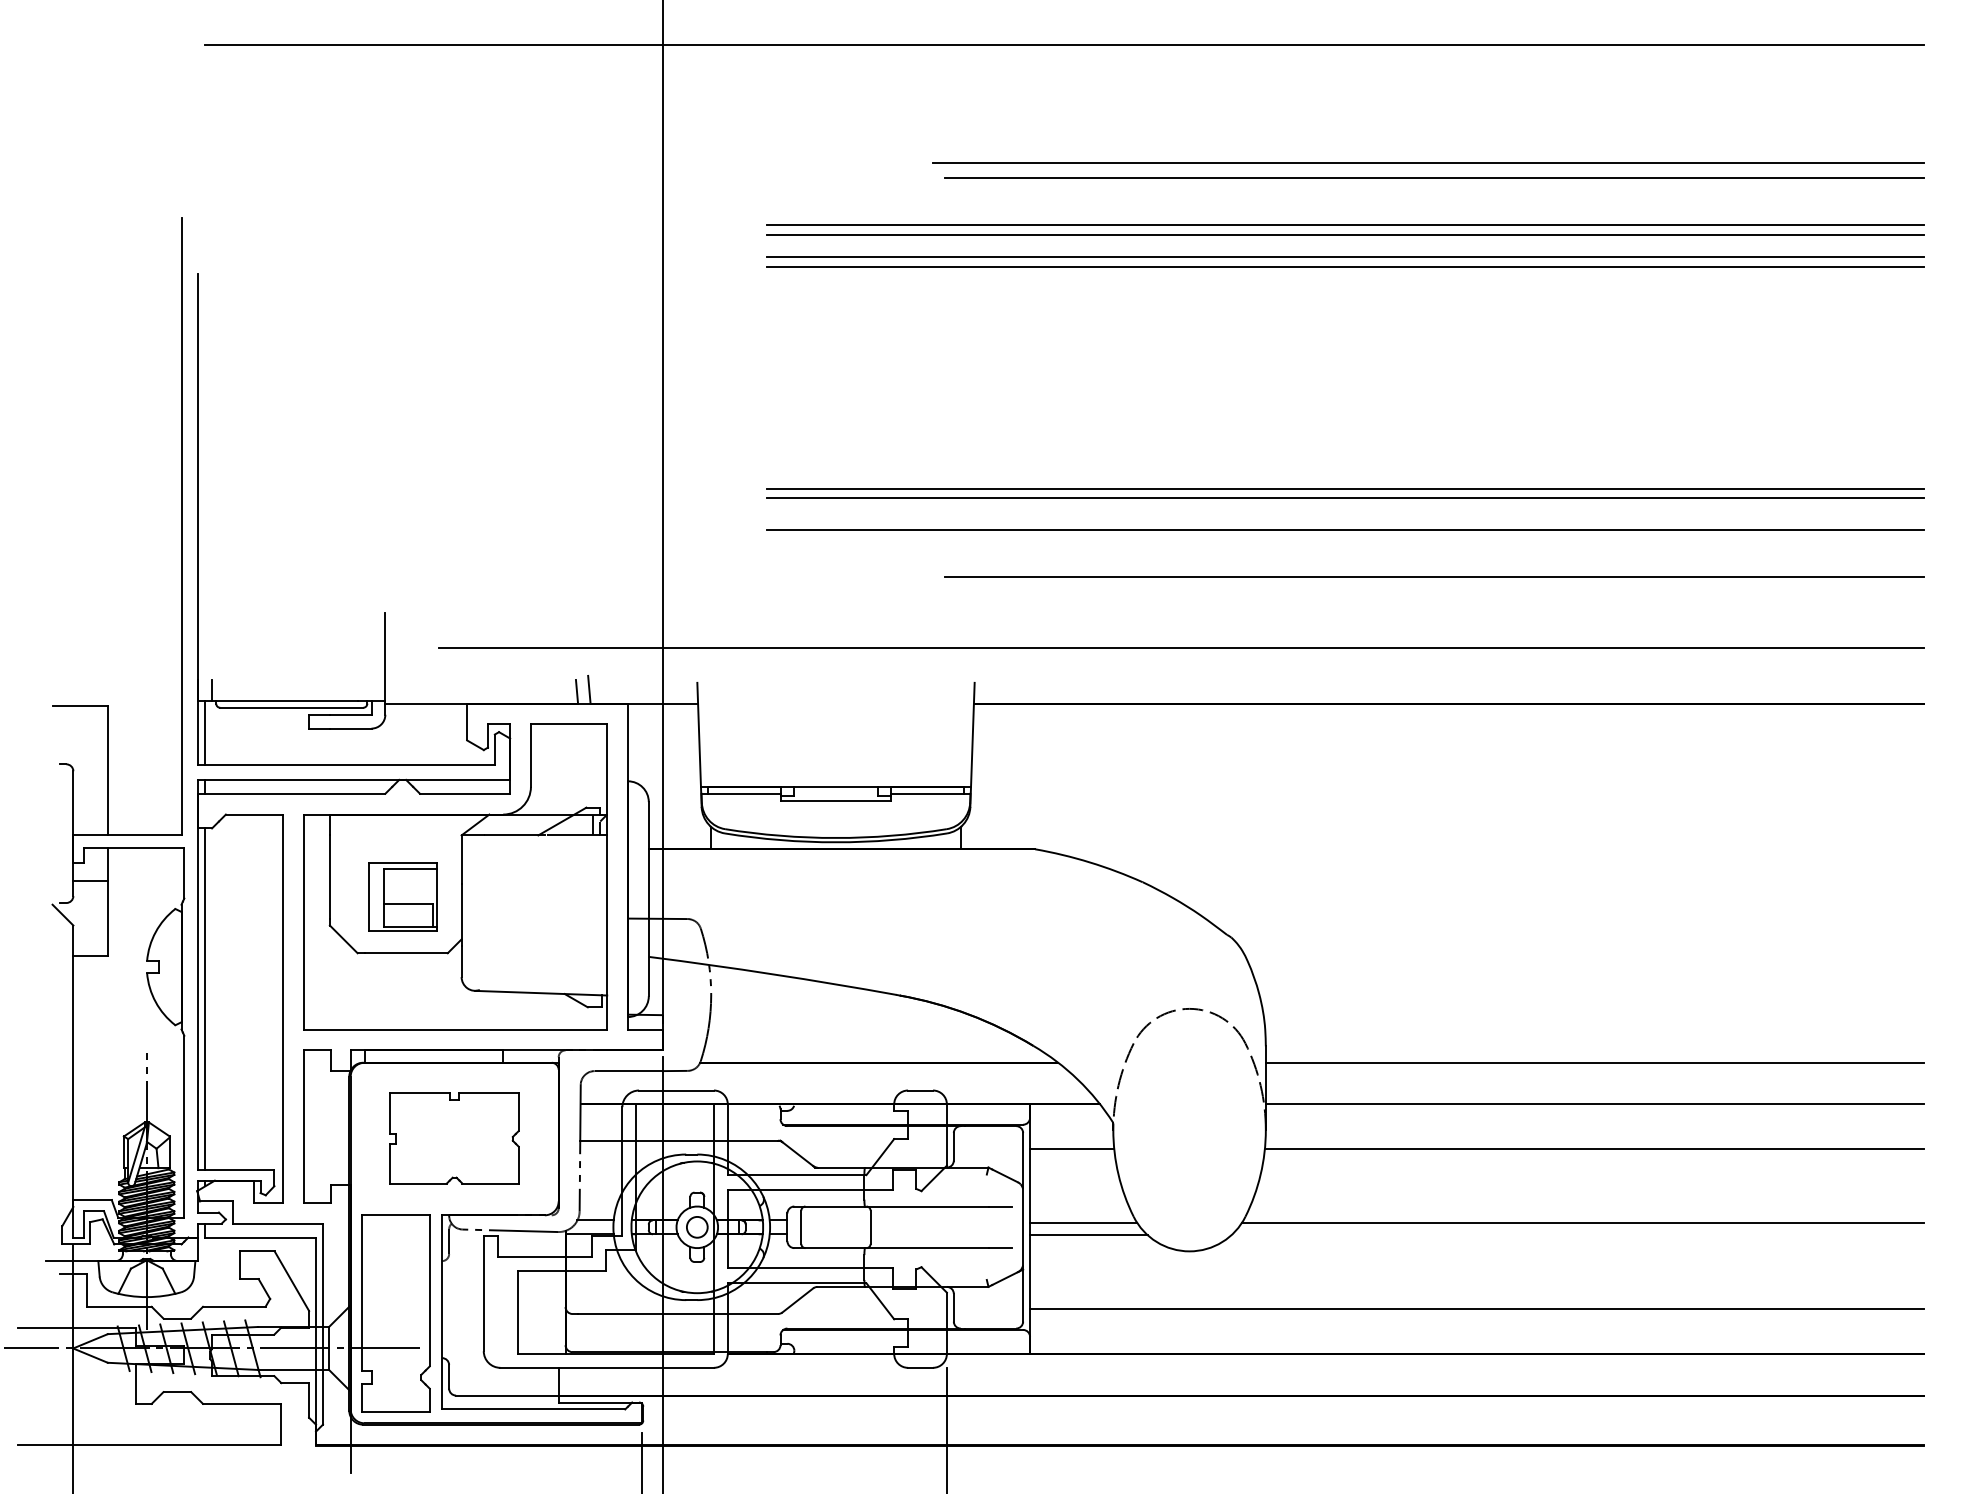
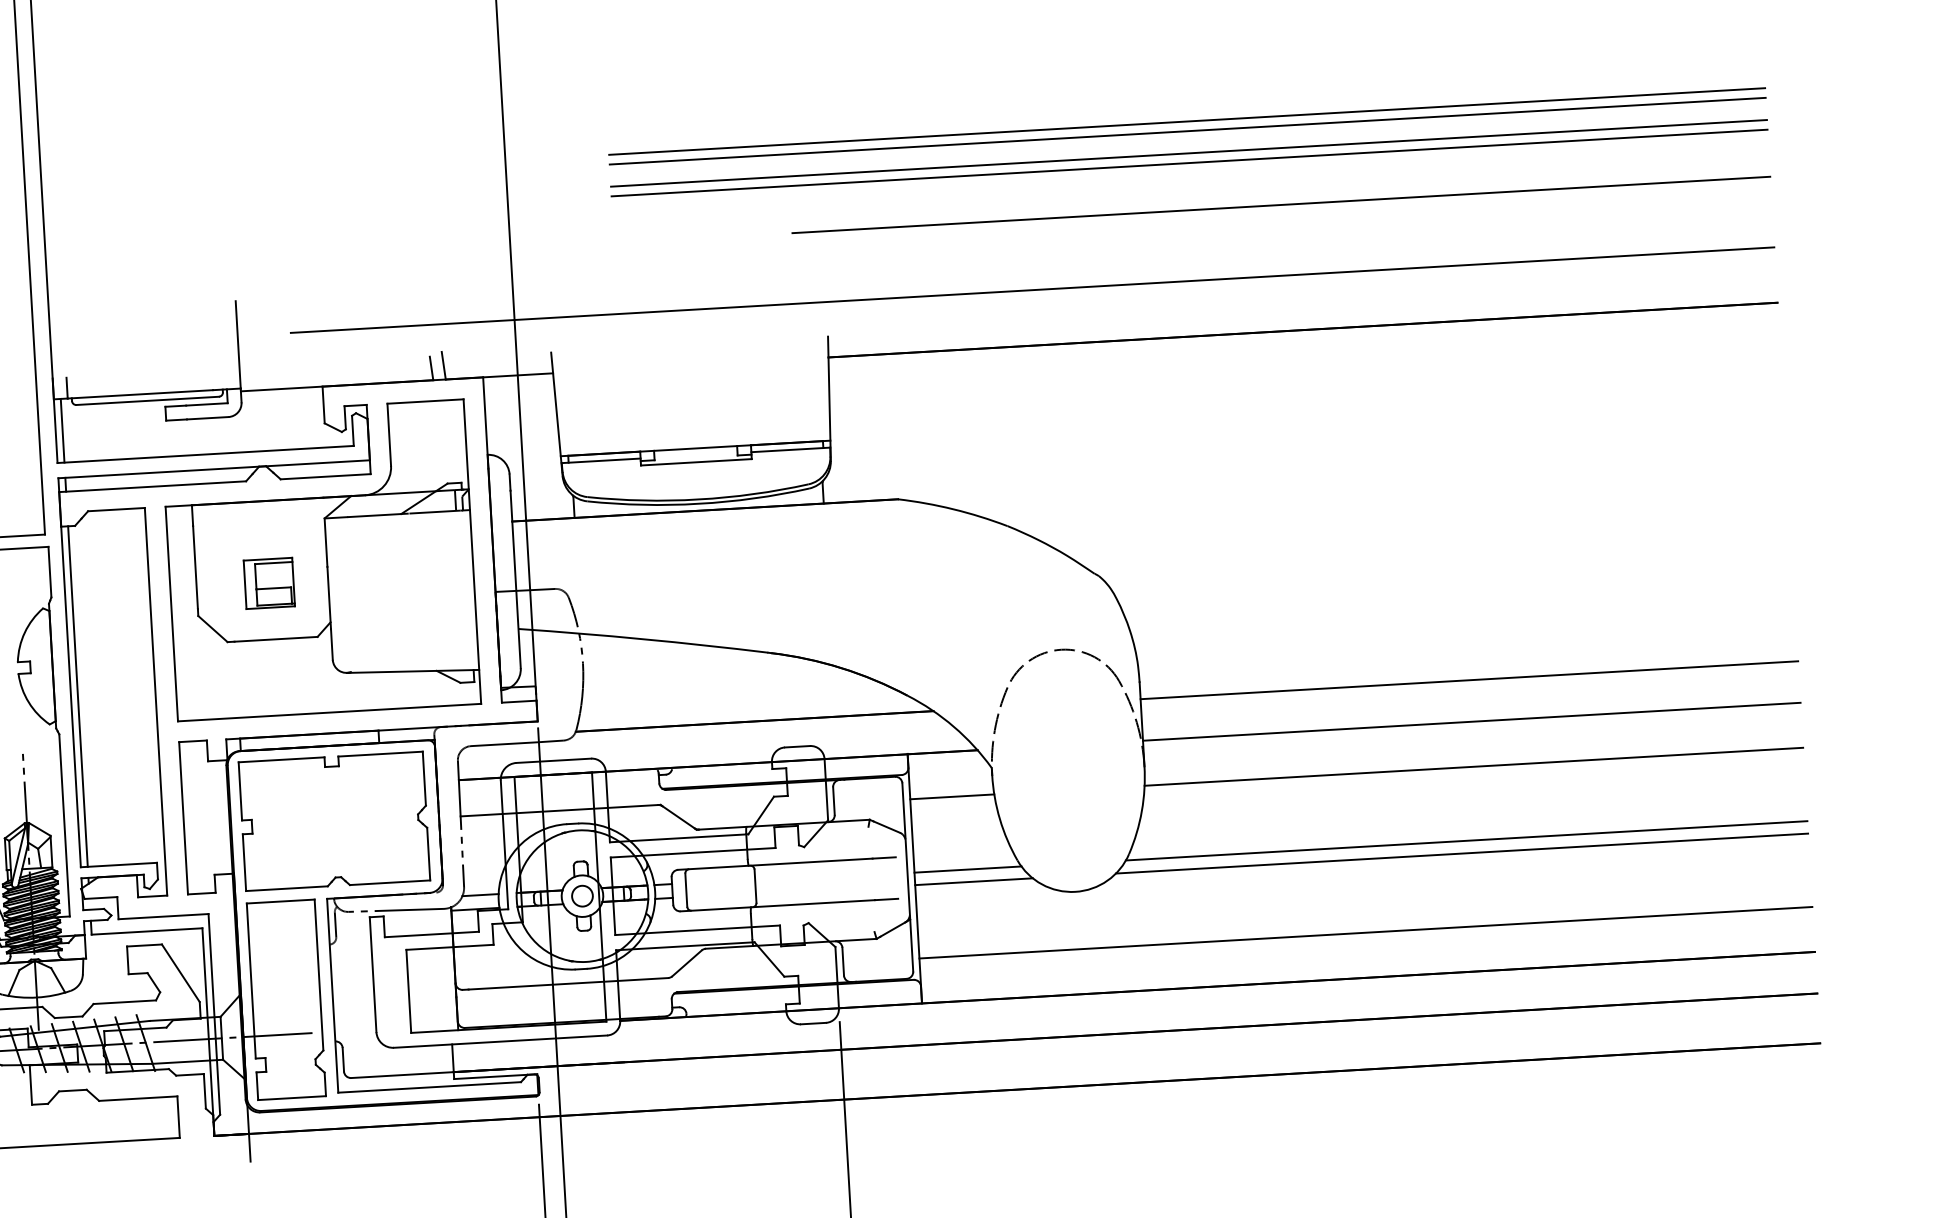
line: (1345, 520) -> (1188, 153), added
part: (402, 896) -> (269, 582), size x0.71
part: (454, 1138) -> (334, 821), size x1.43
line: (1577, 1235) -> (1461, 853), added

